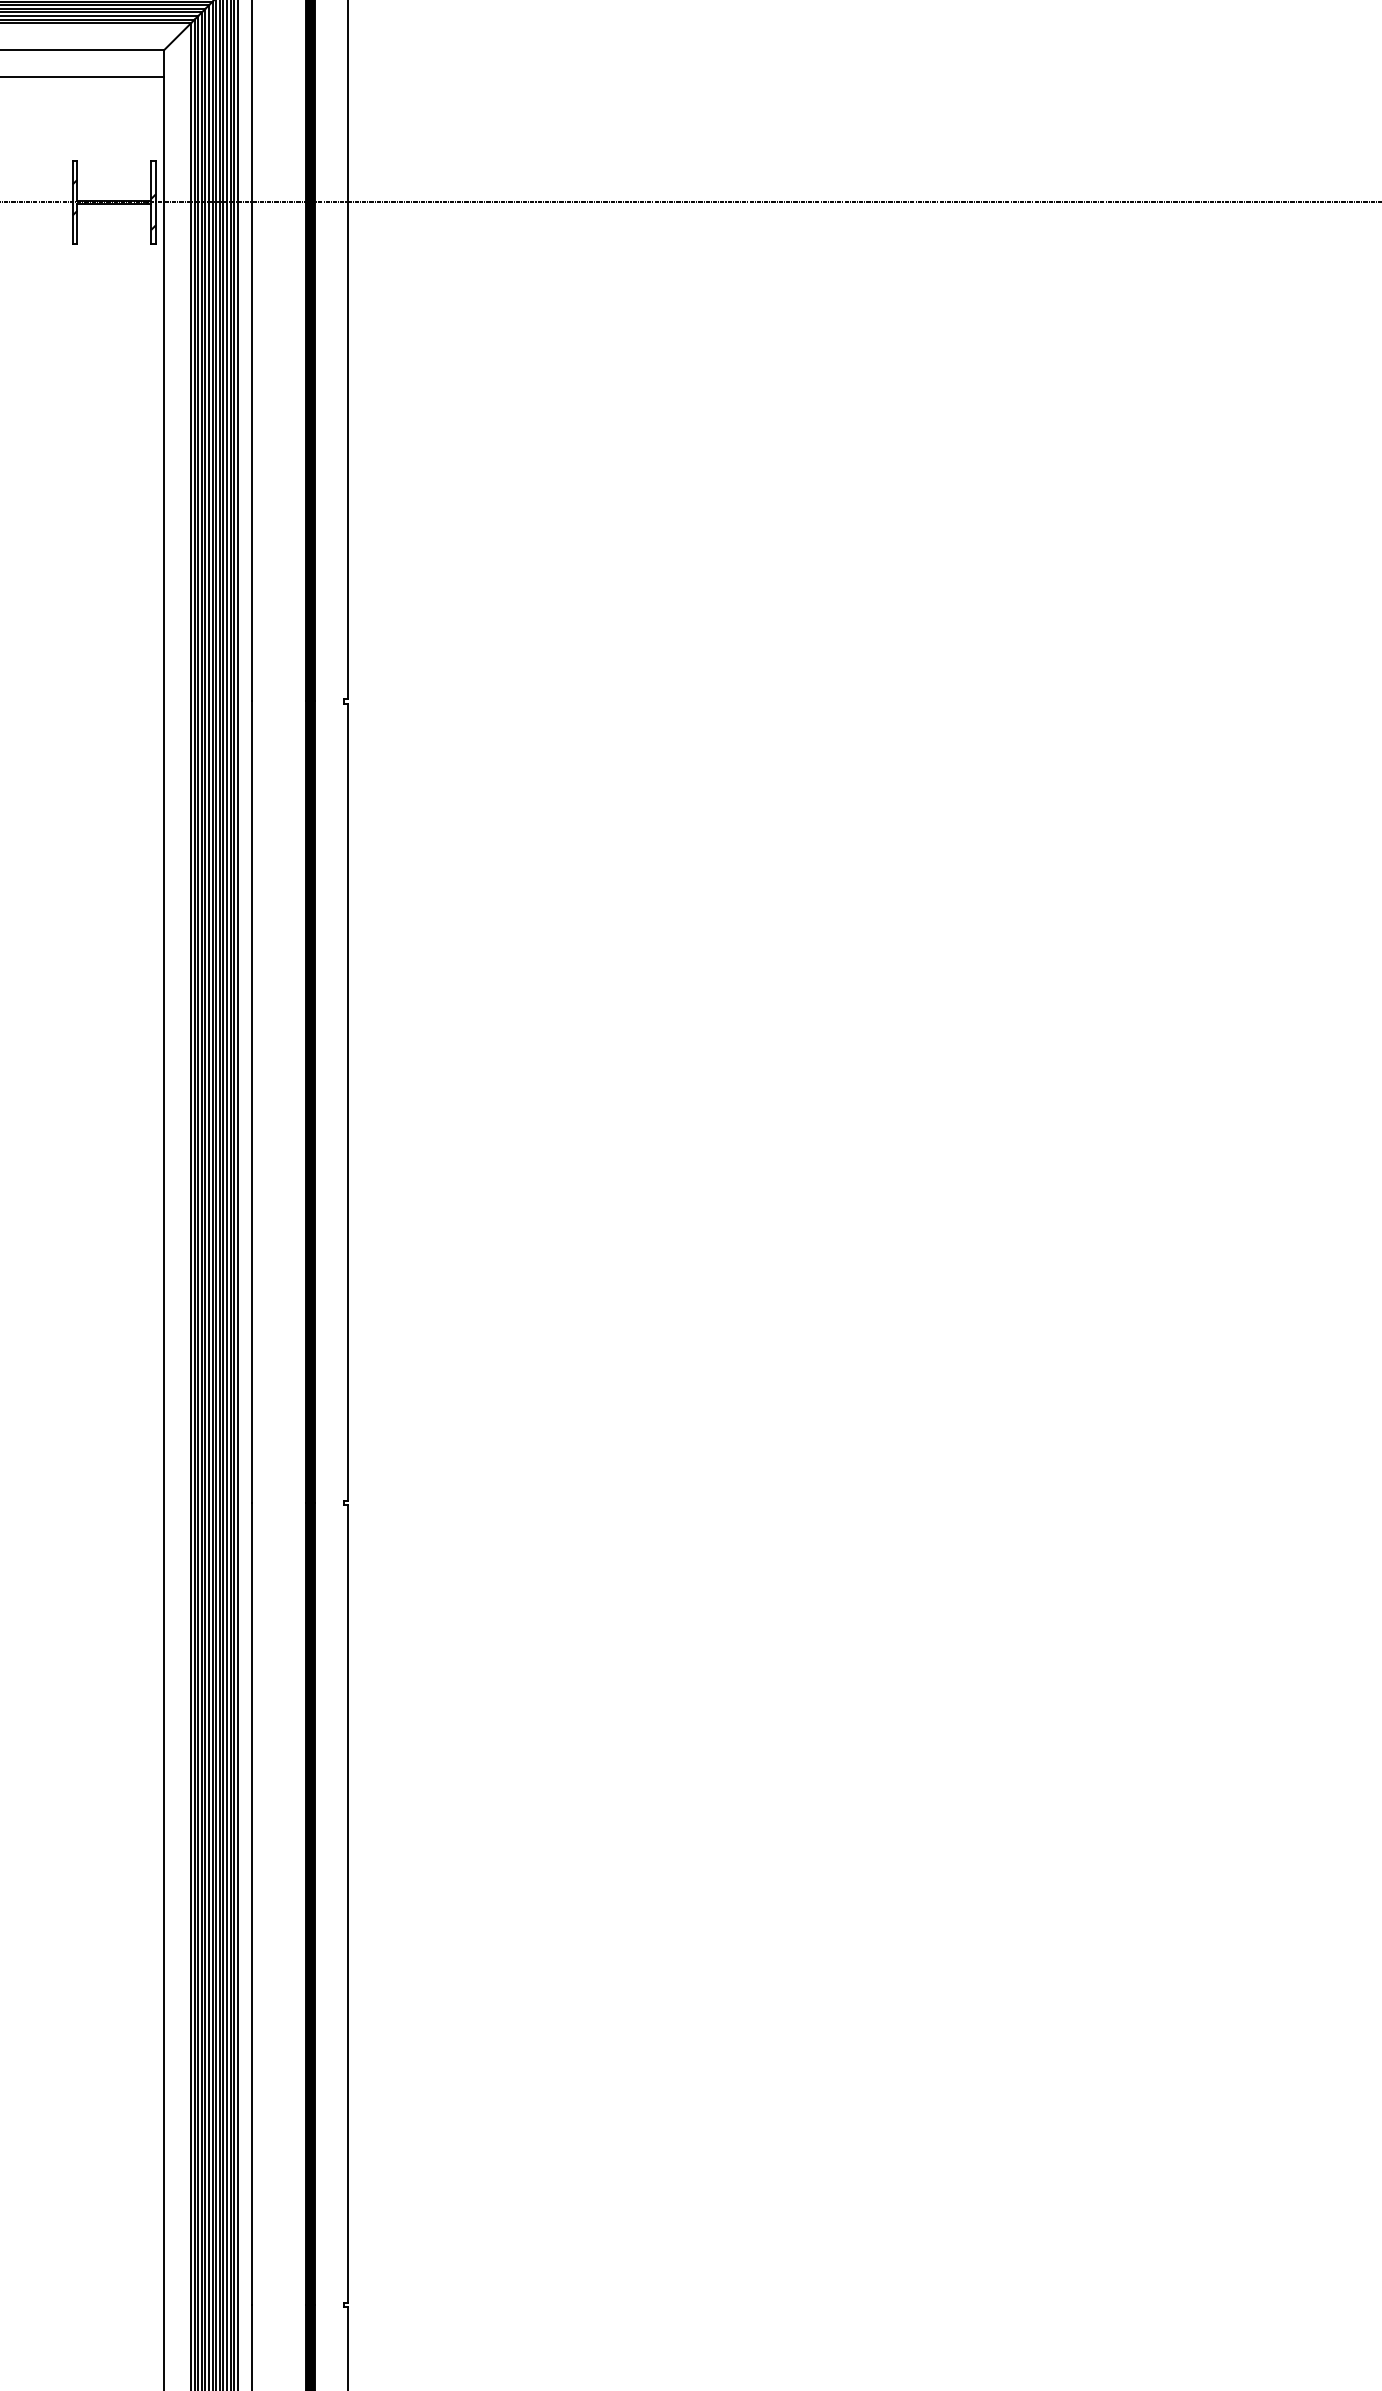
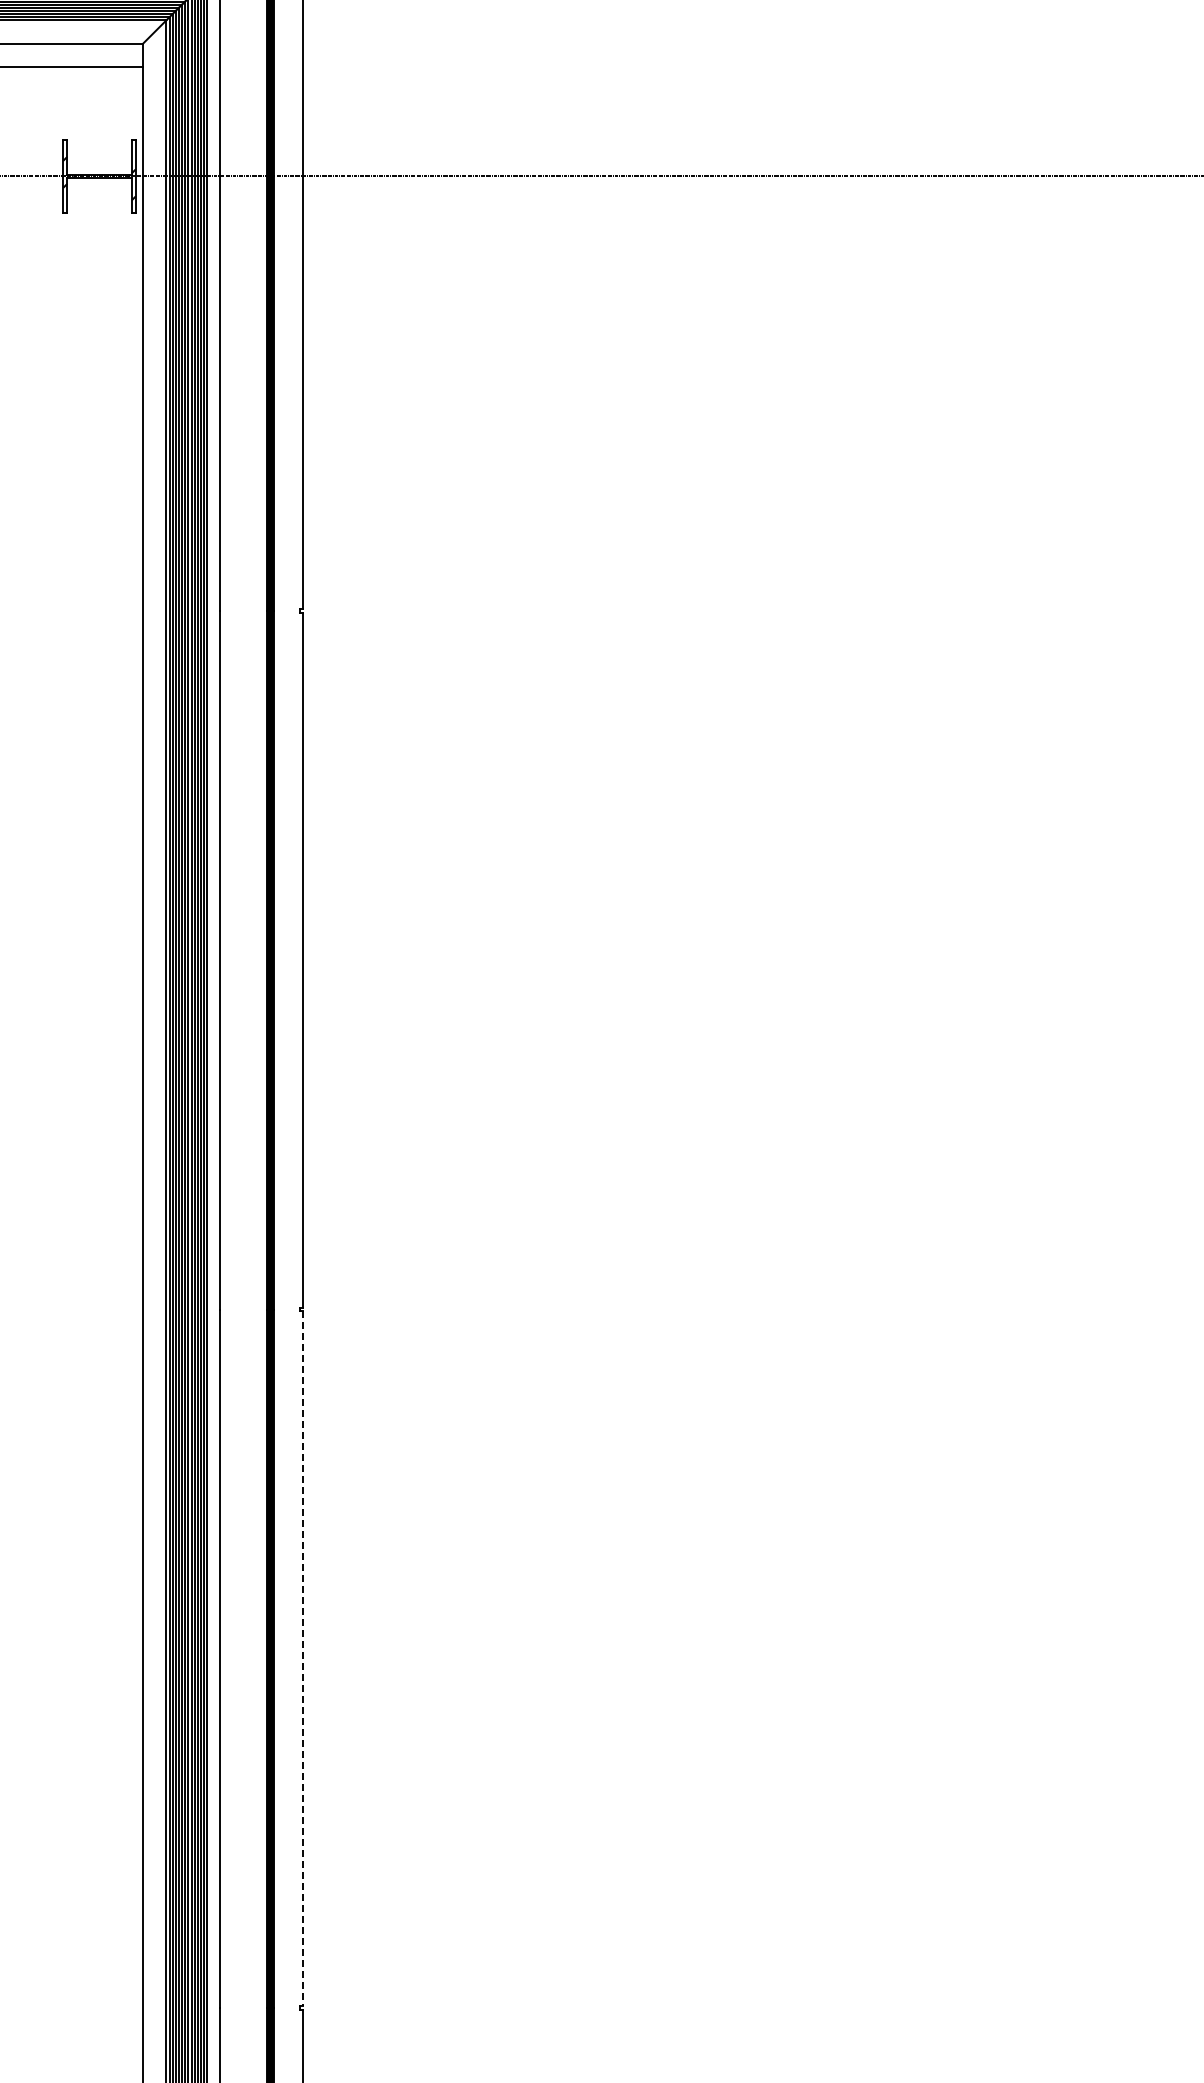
line: (348, 1904) -> (303, 1659), solid -> dashed

